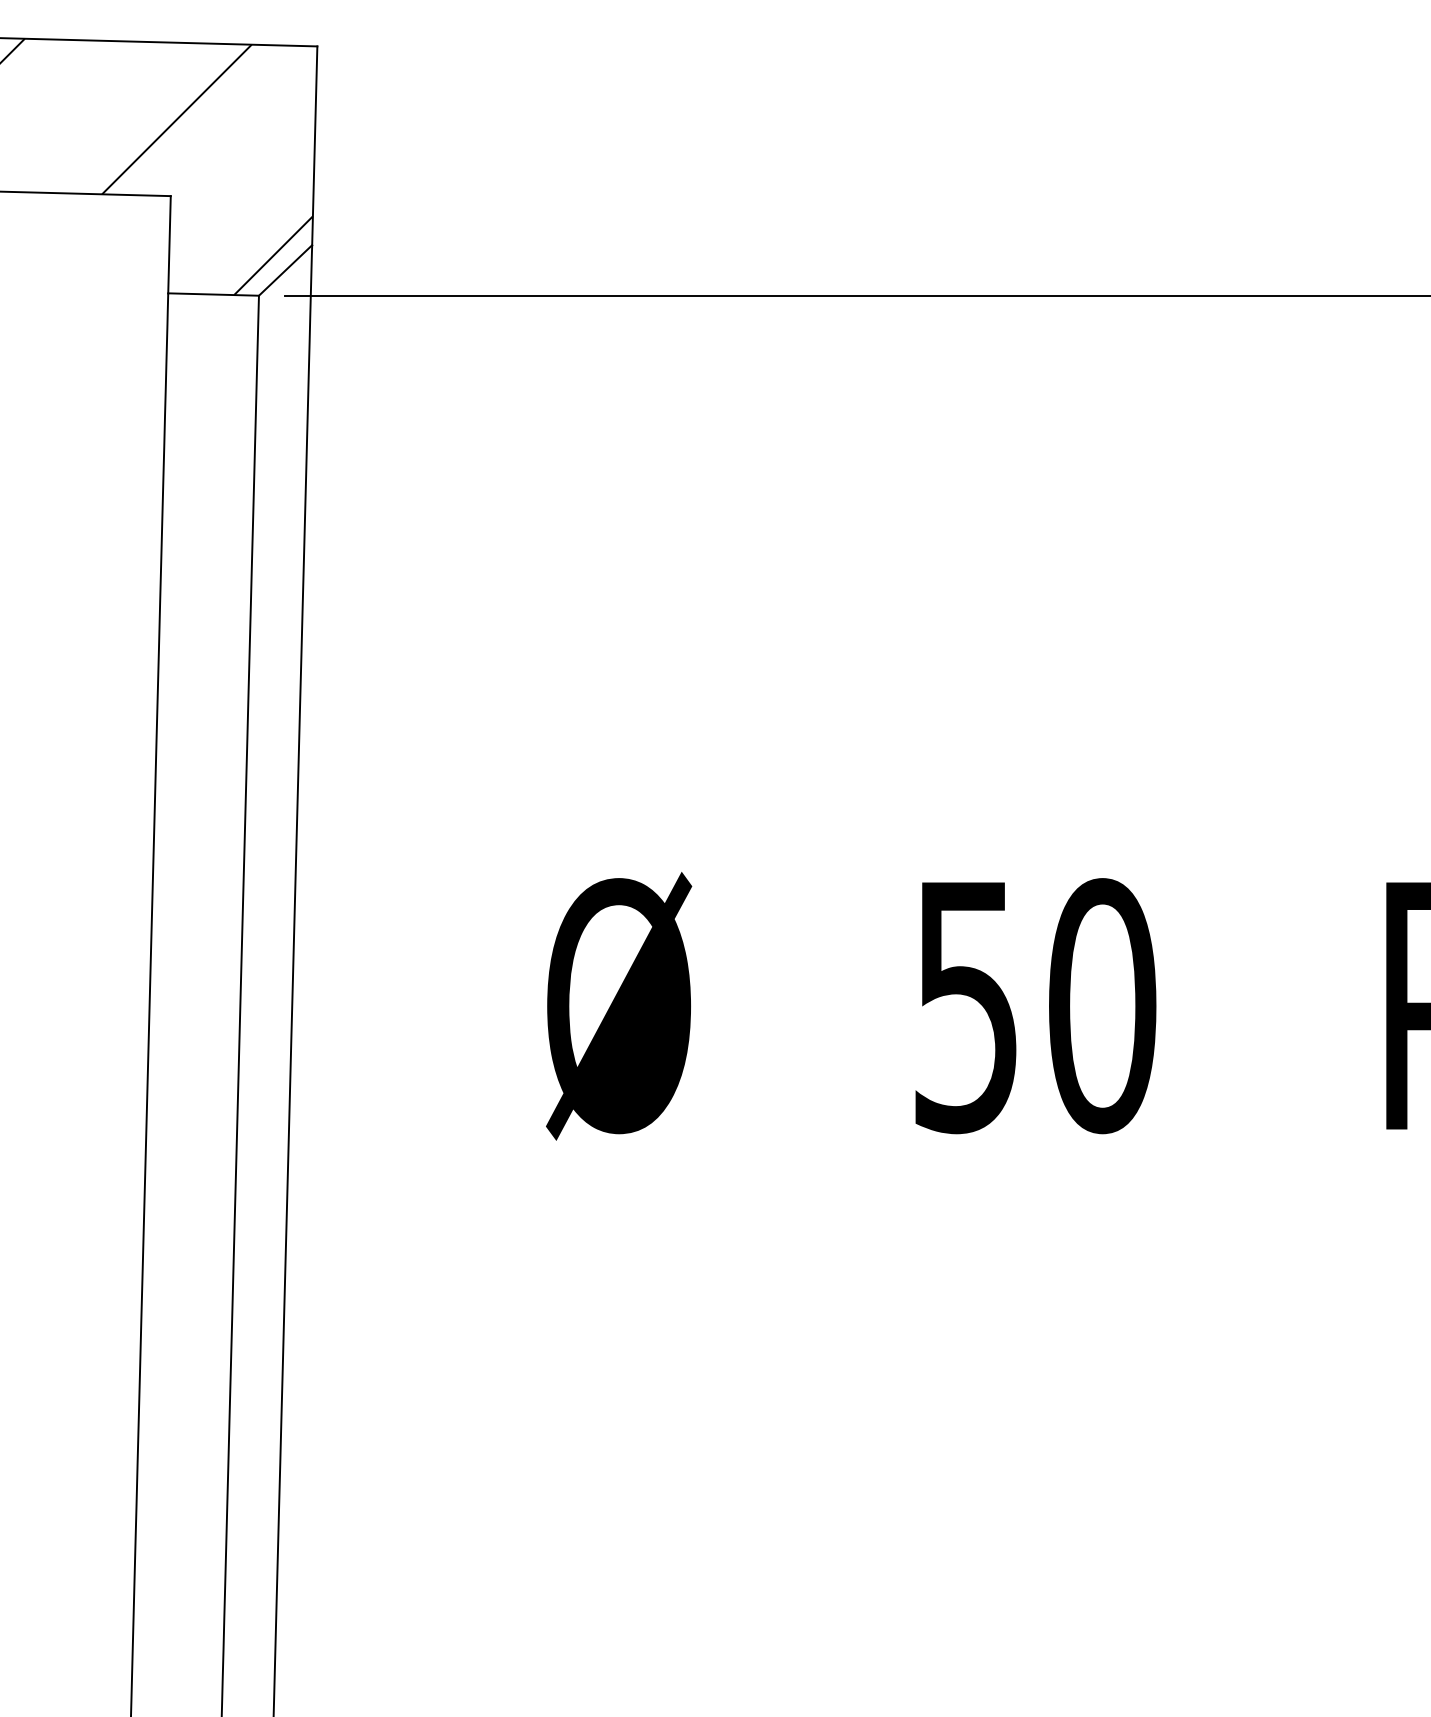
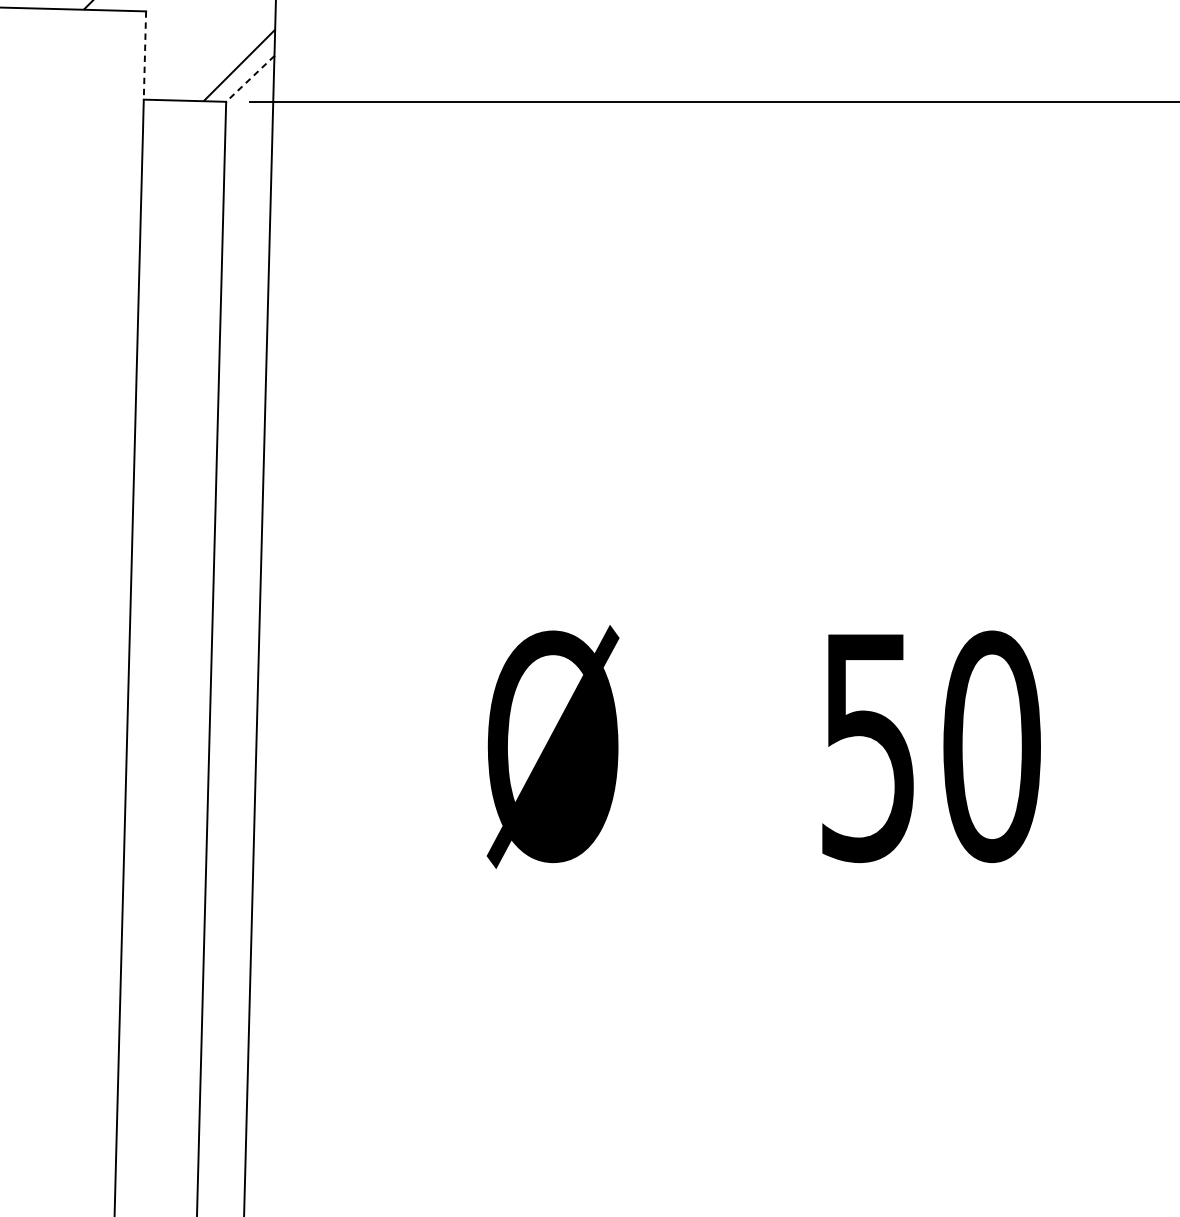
line: (169, 244) -> (144, 55), solid -> dashed
line: (285, 270) -> (250, 78), solid -> dashed

